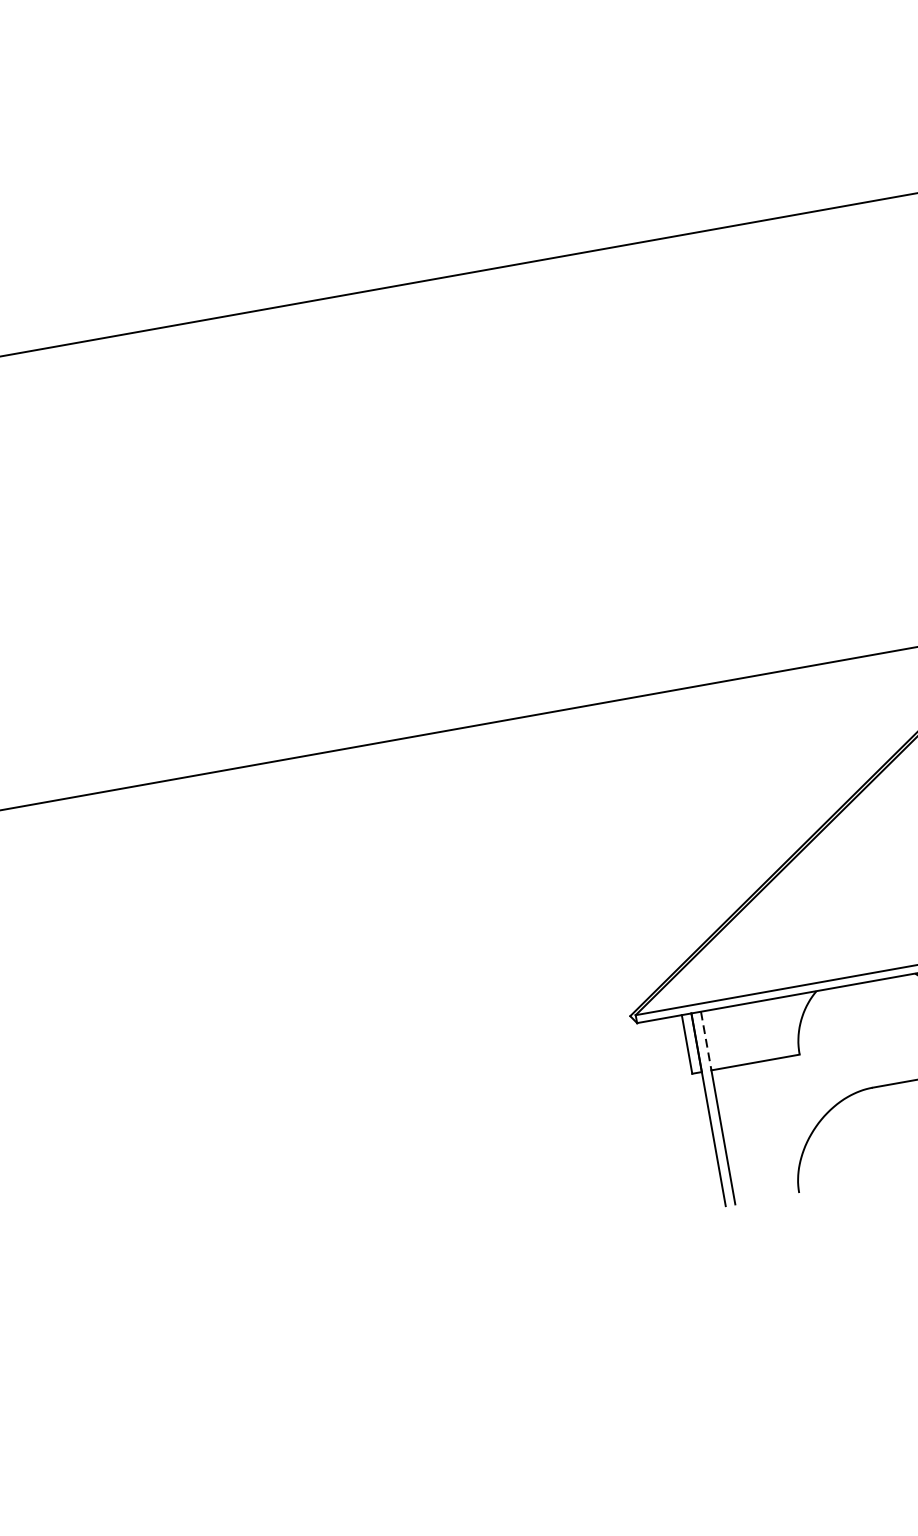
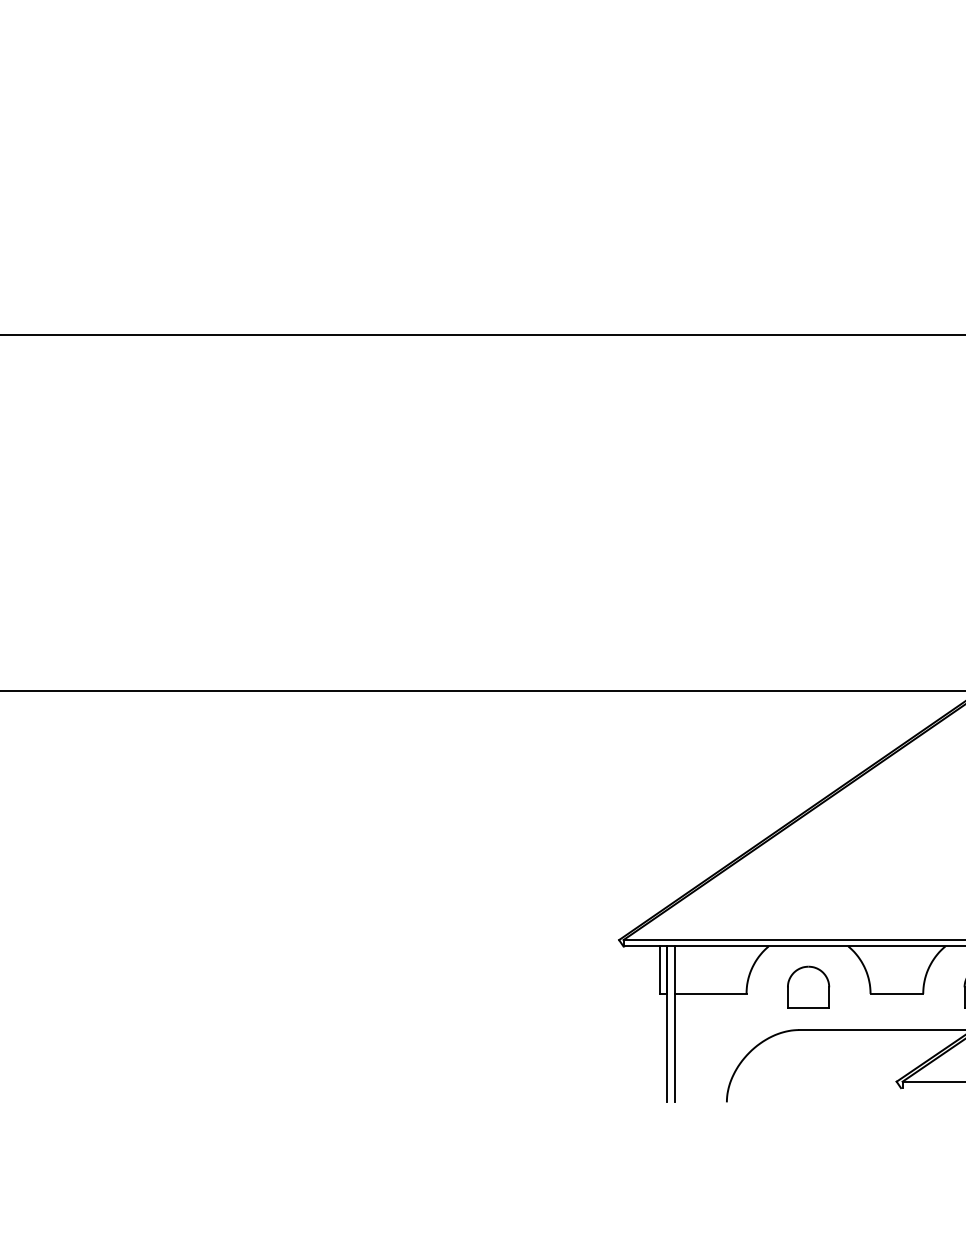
part: (874, 1031) -> (808, 986), added
line: (706, 1041) -> (675, 970), dashed -> solid

